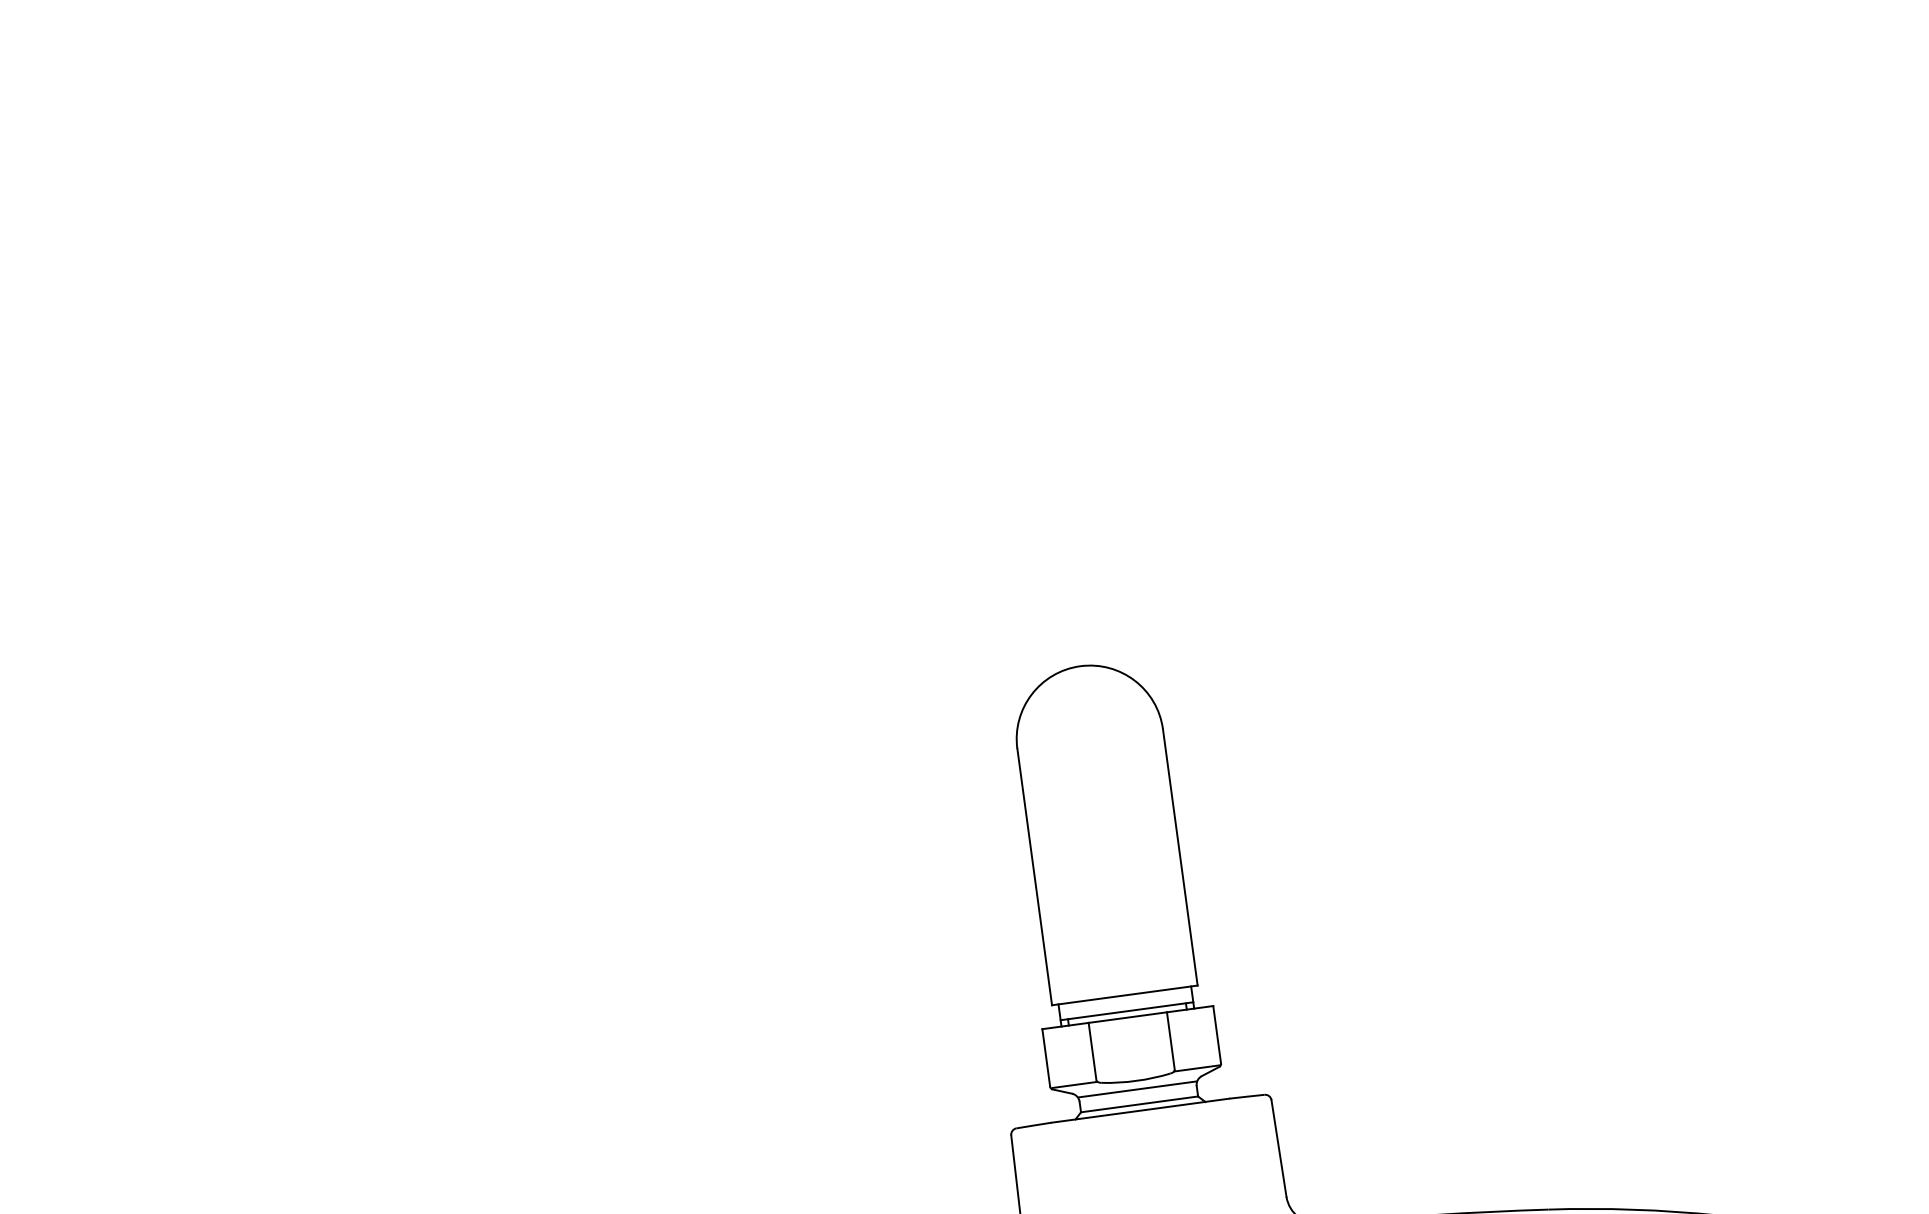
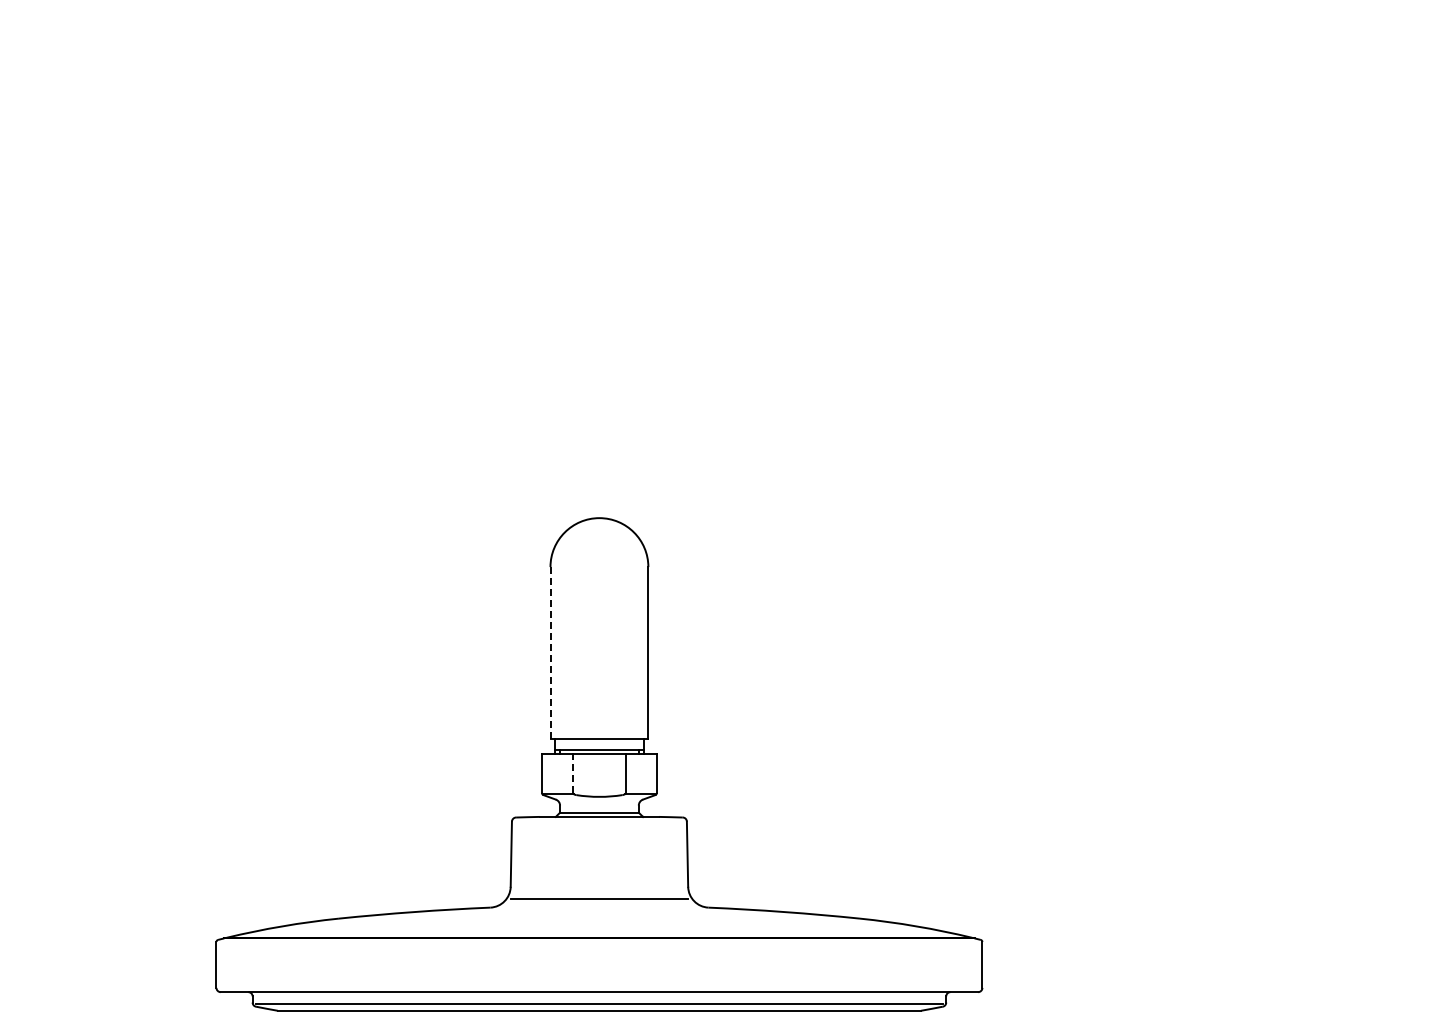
line: (1034, 877) -> (550, 653), solid -> dashed
line: (1093, 1051) -> (573, 773), solid -> dashed
line: (1137, 1089) -> (599, 802), removed

